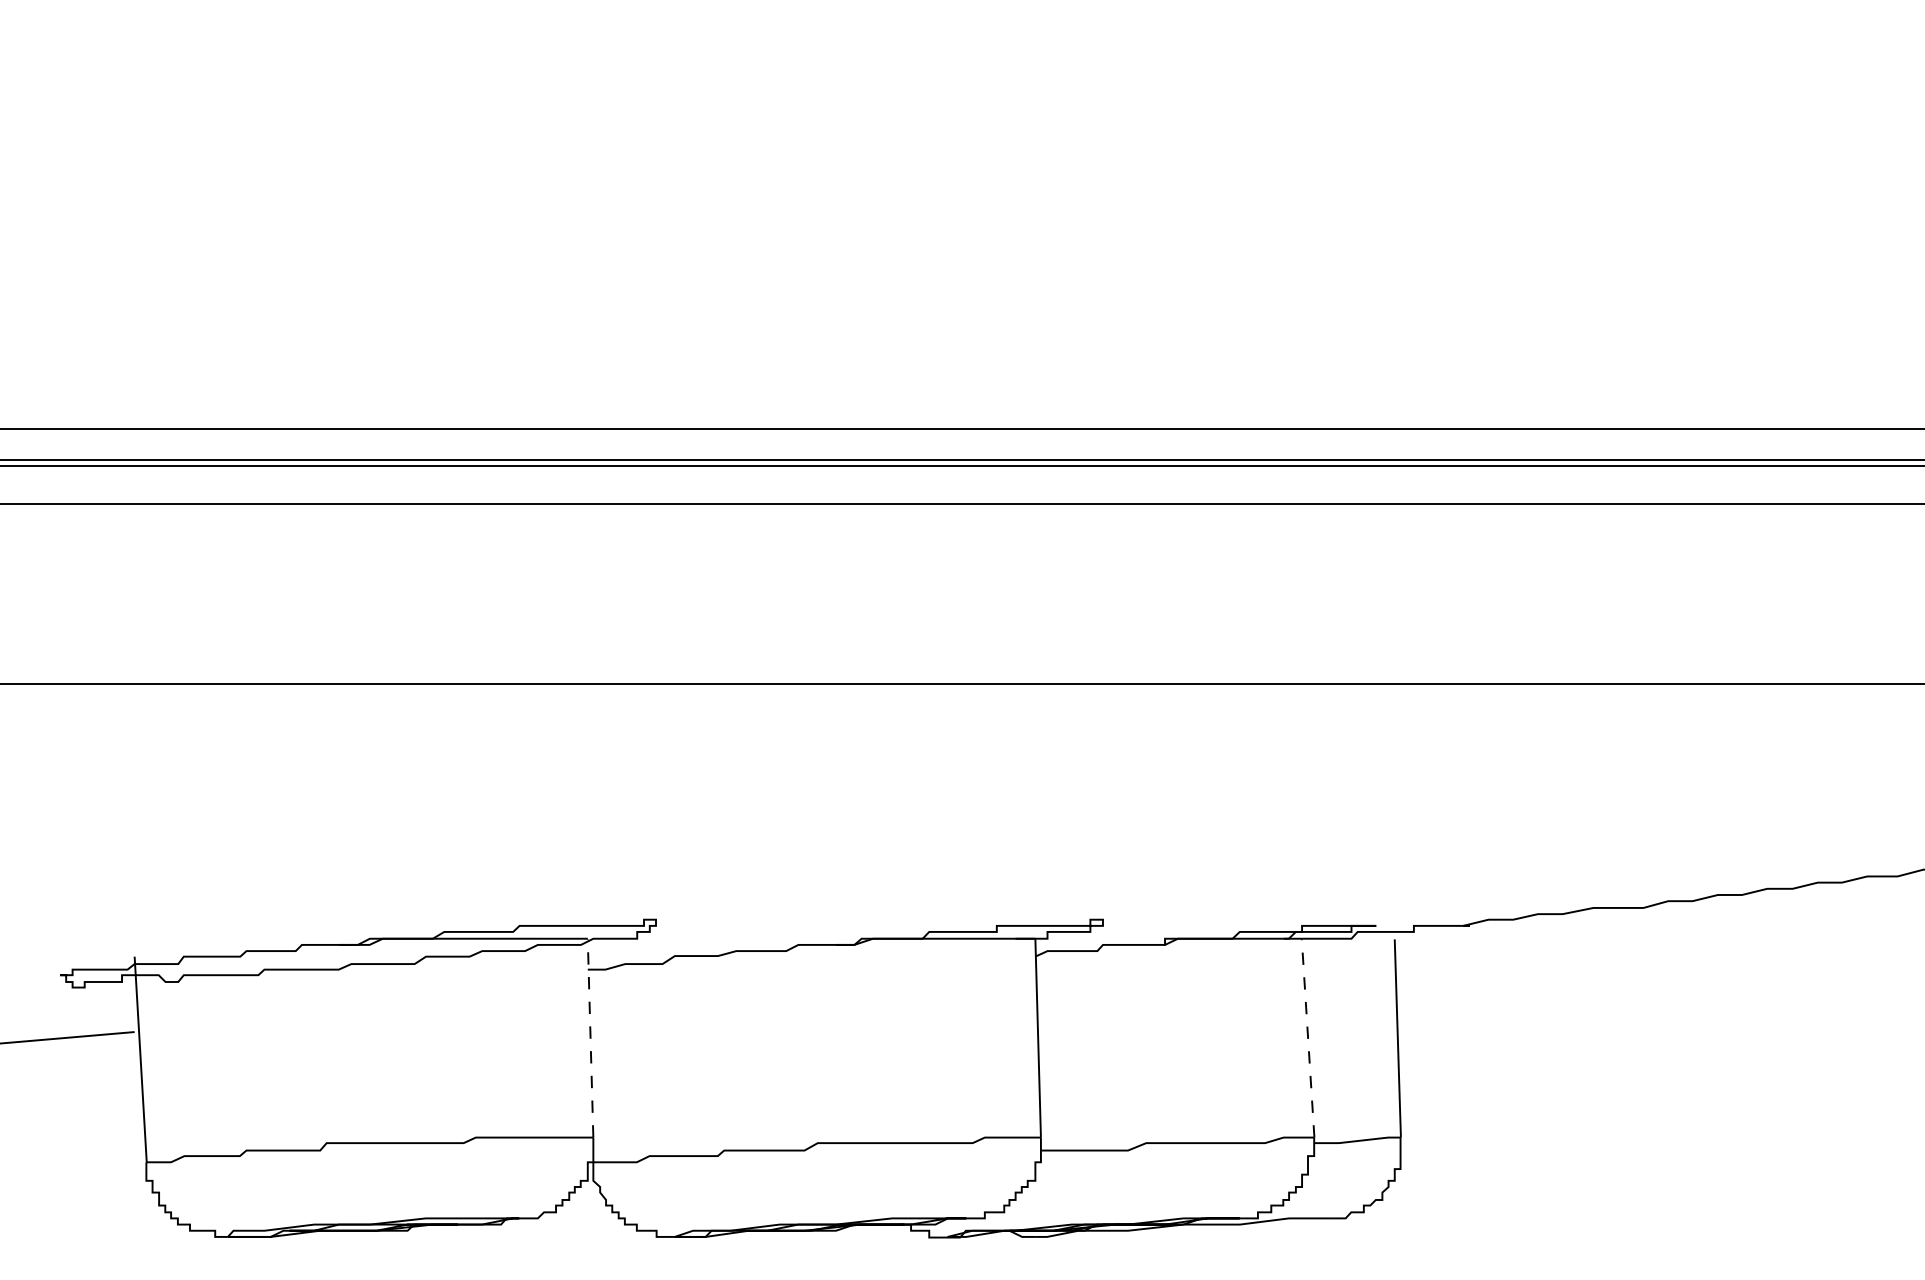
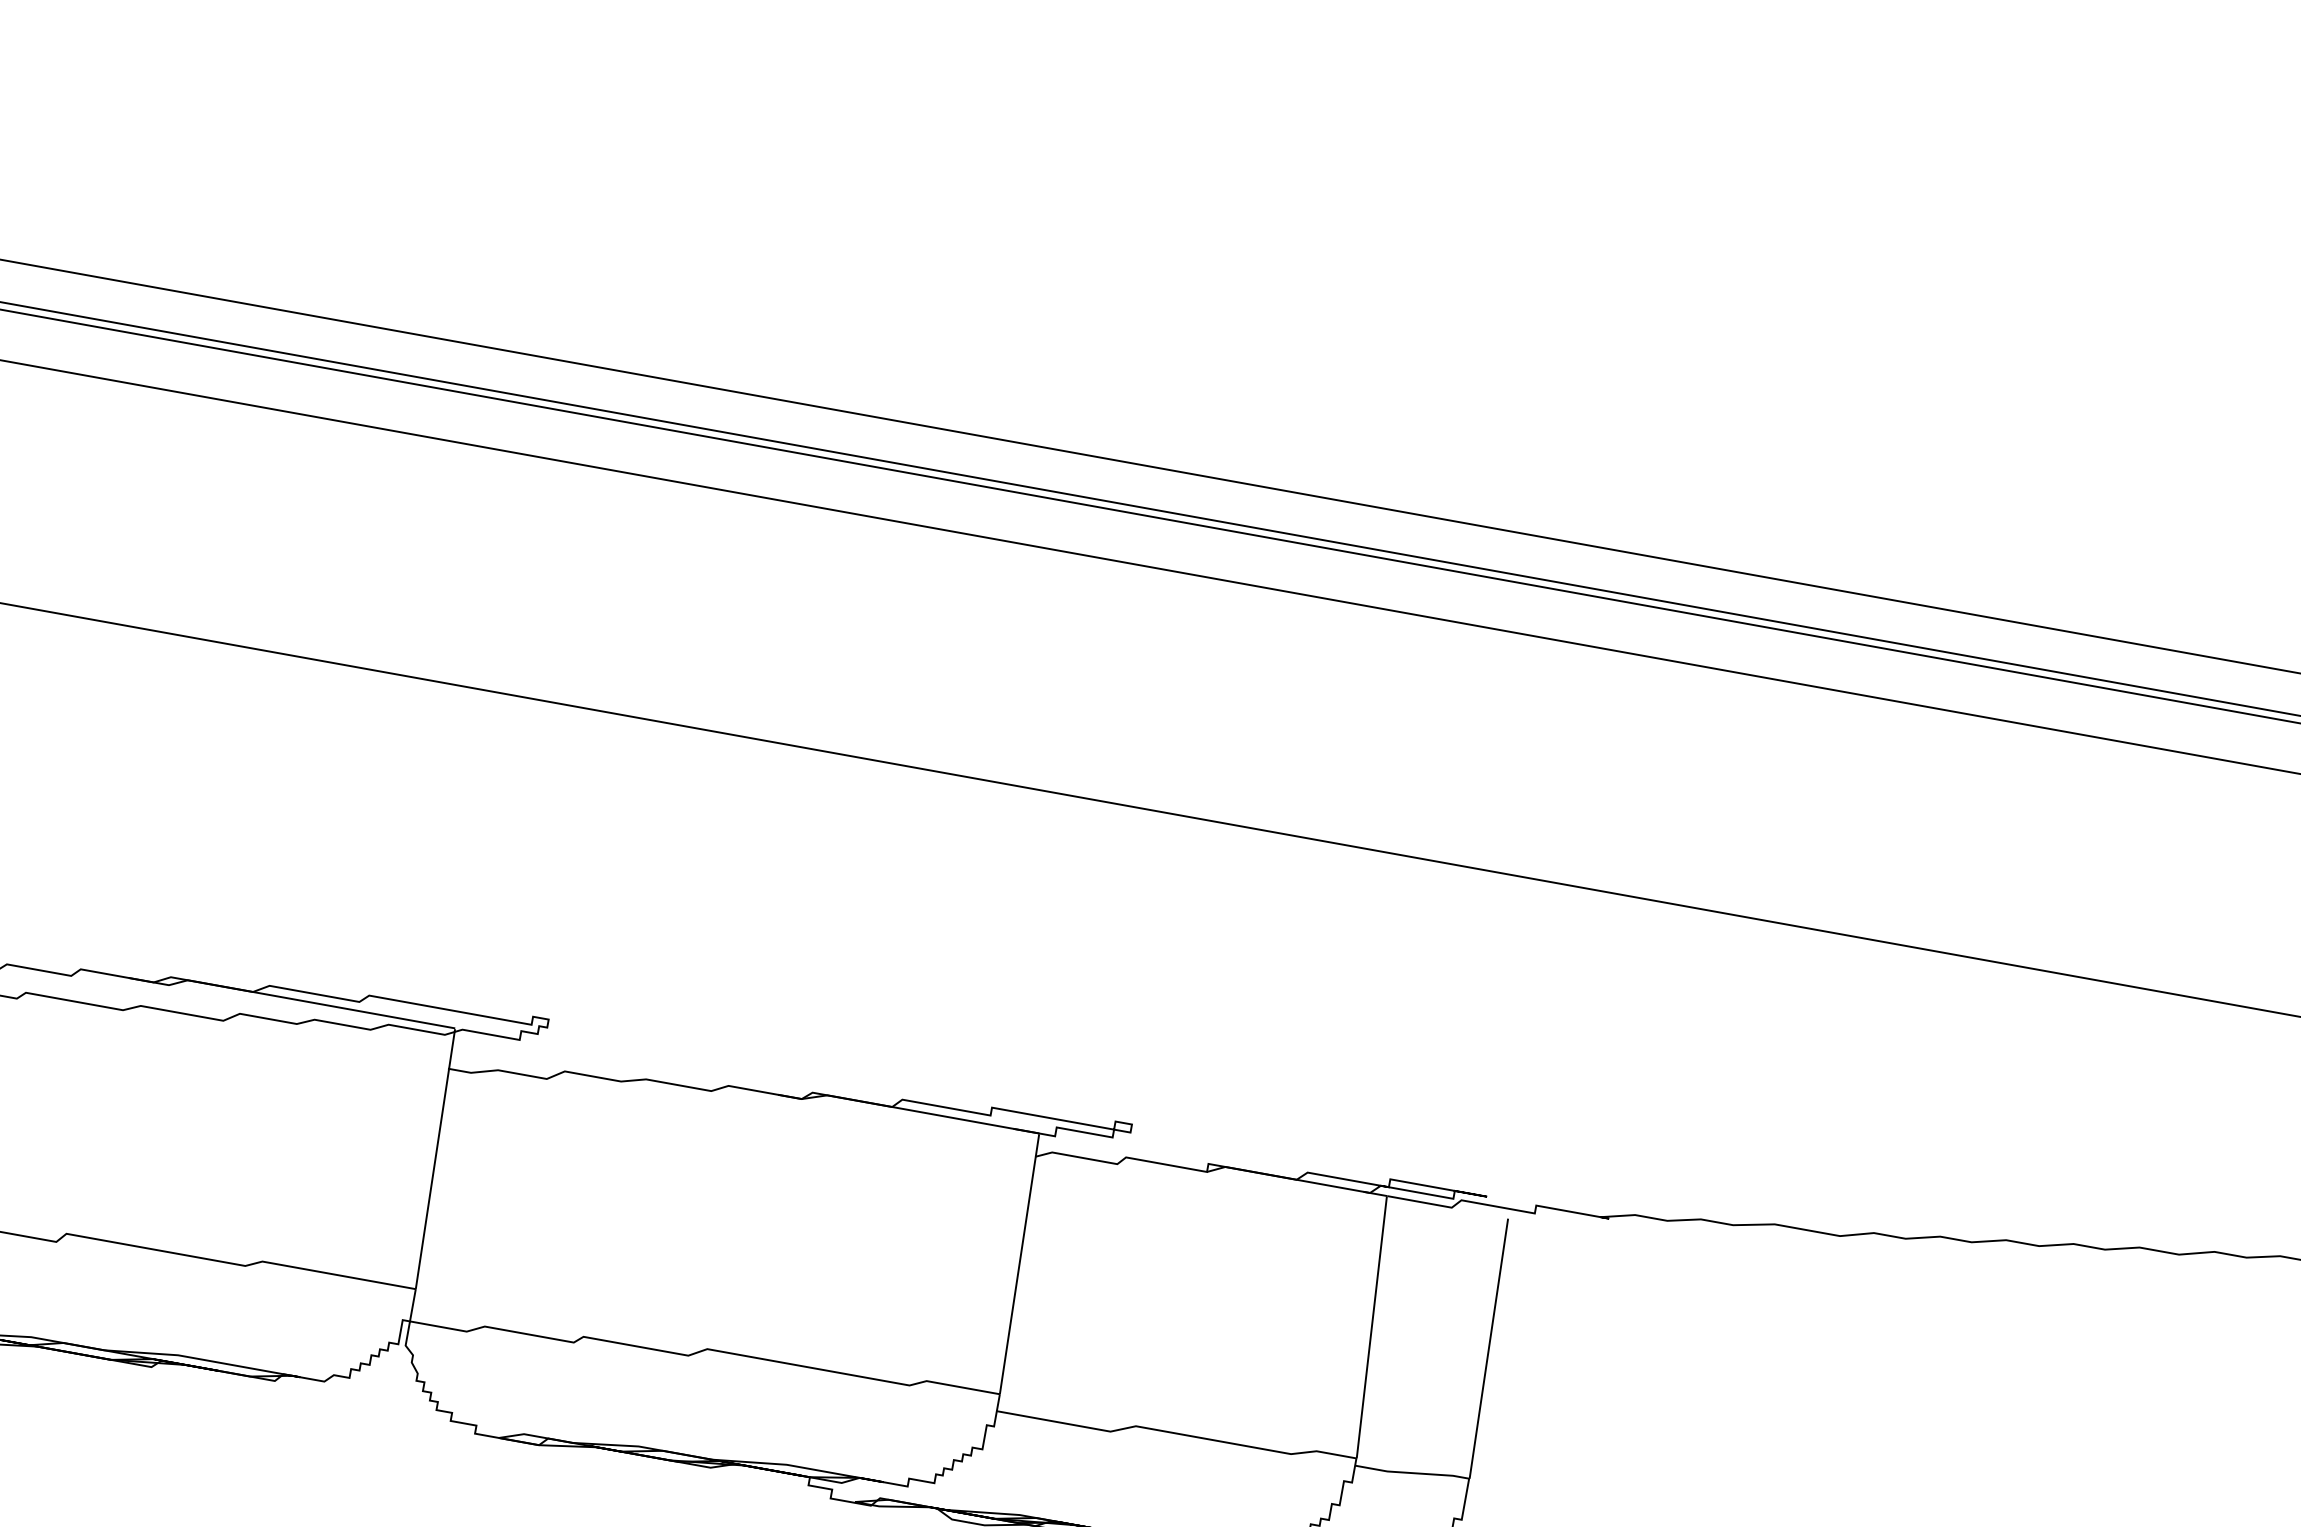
line: (590, 1037) -> (435, 1157), dashed -> solid
line: (1308, 1037) -> (1372, 1326), dashed -> solid

